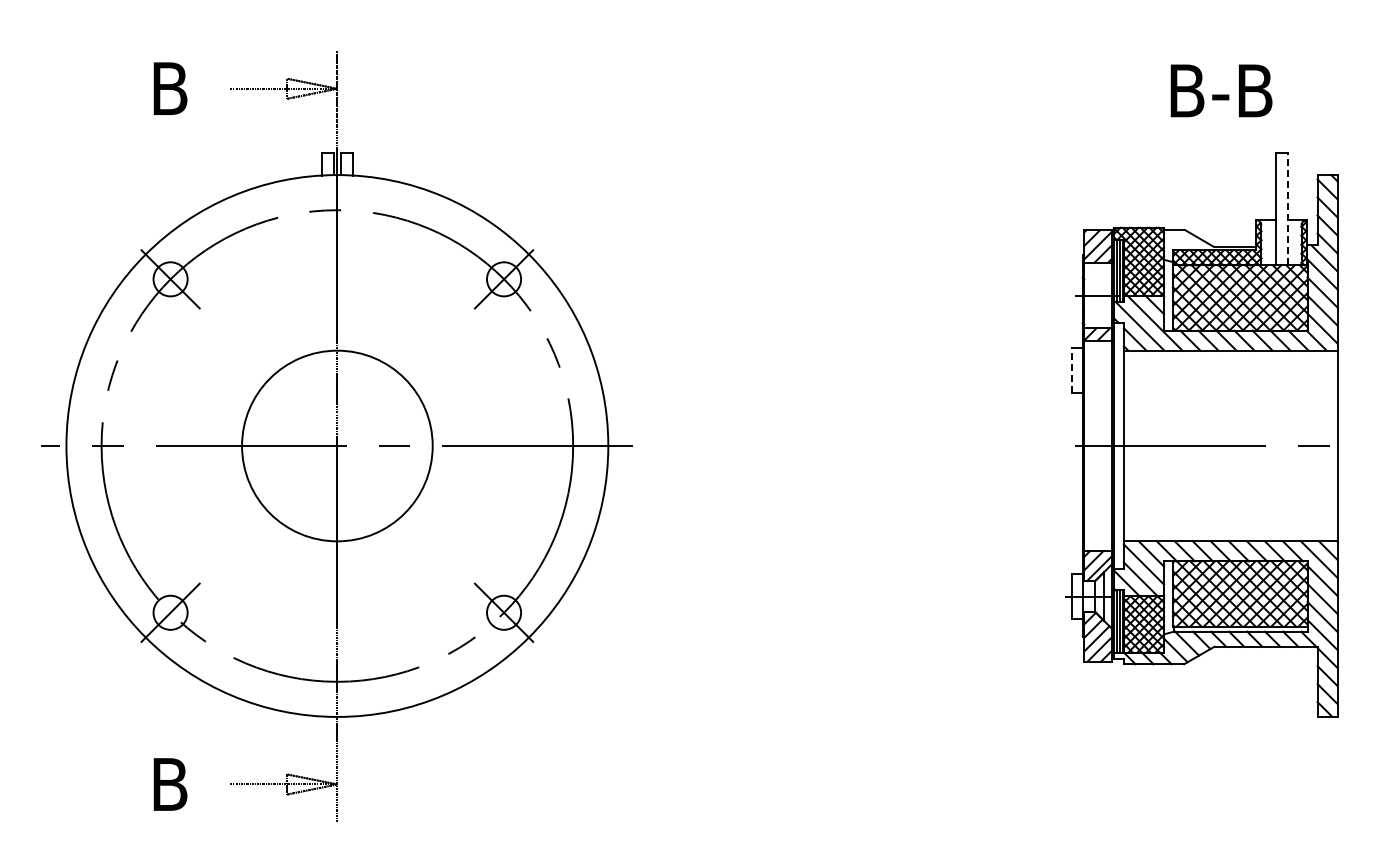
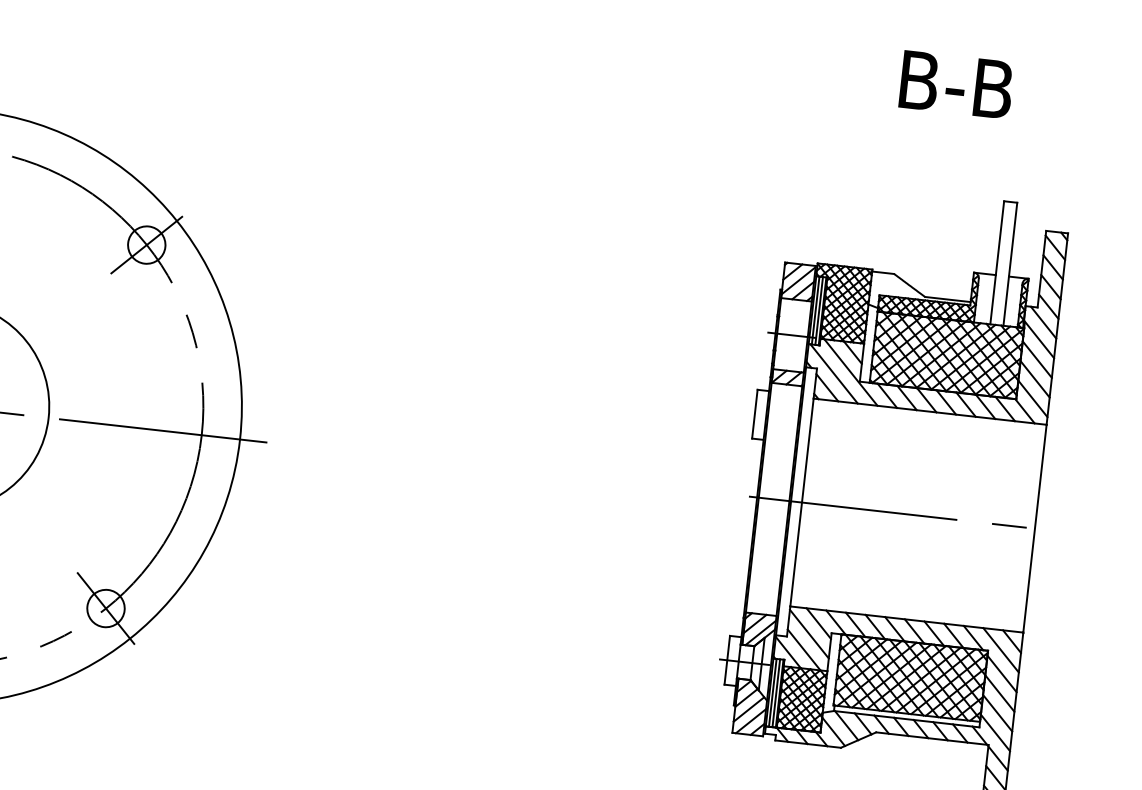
text: (1221, 90) -> (956, 84), moved
line: (1288, 208) -> (1010, 263), dashed -> solid
line: (1072, 370) -> (755, 413), dashed -> solid

